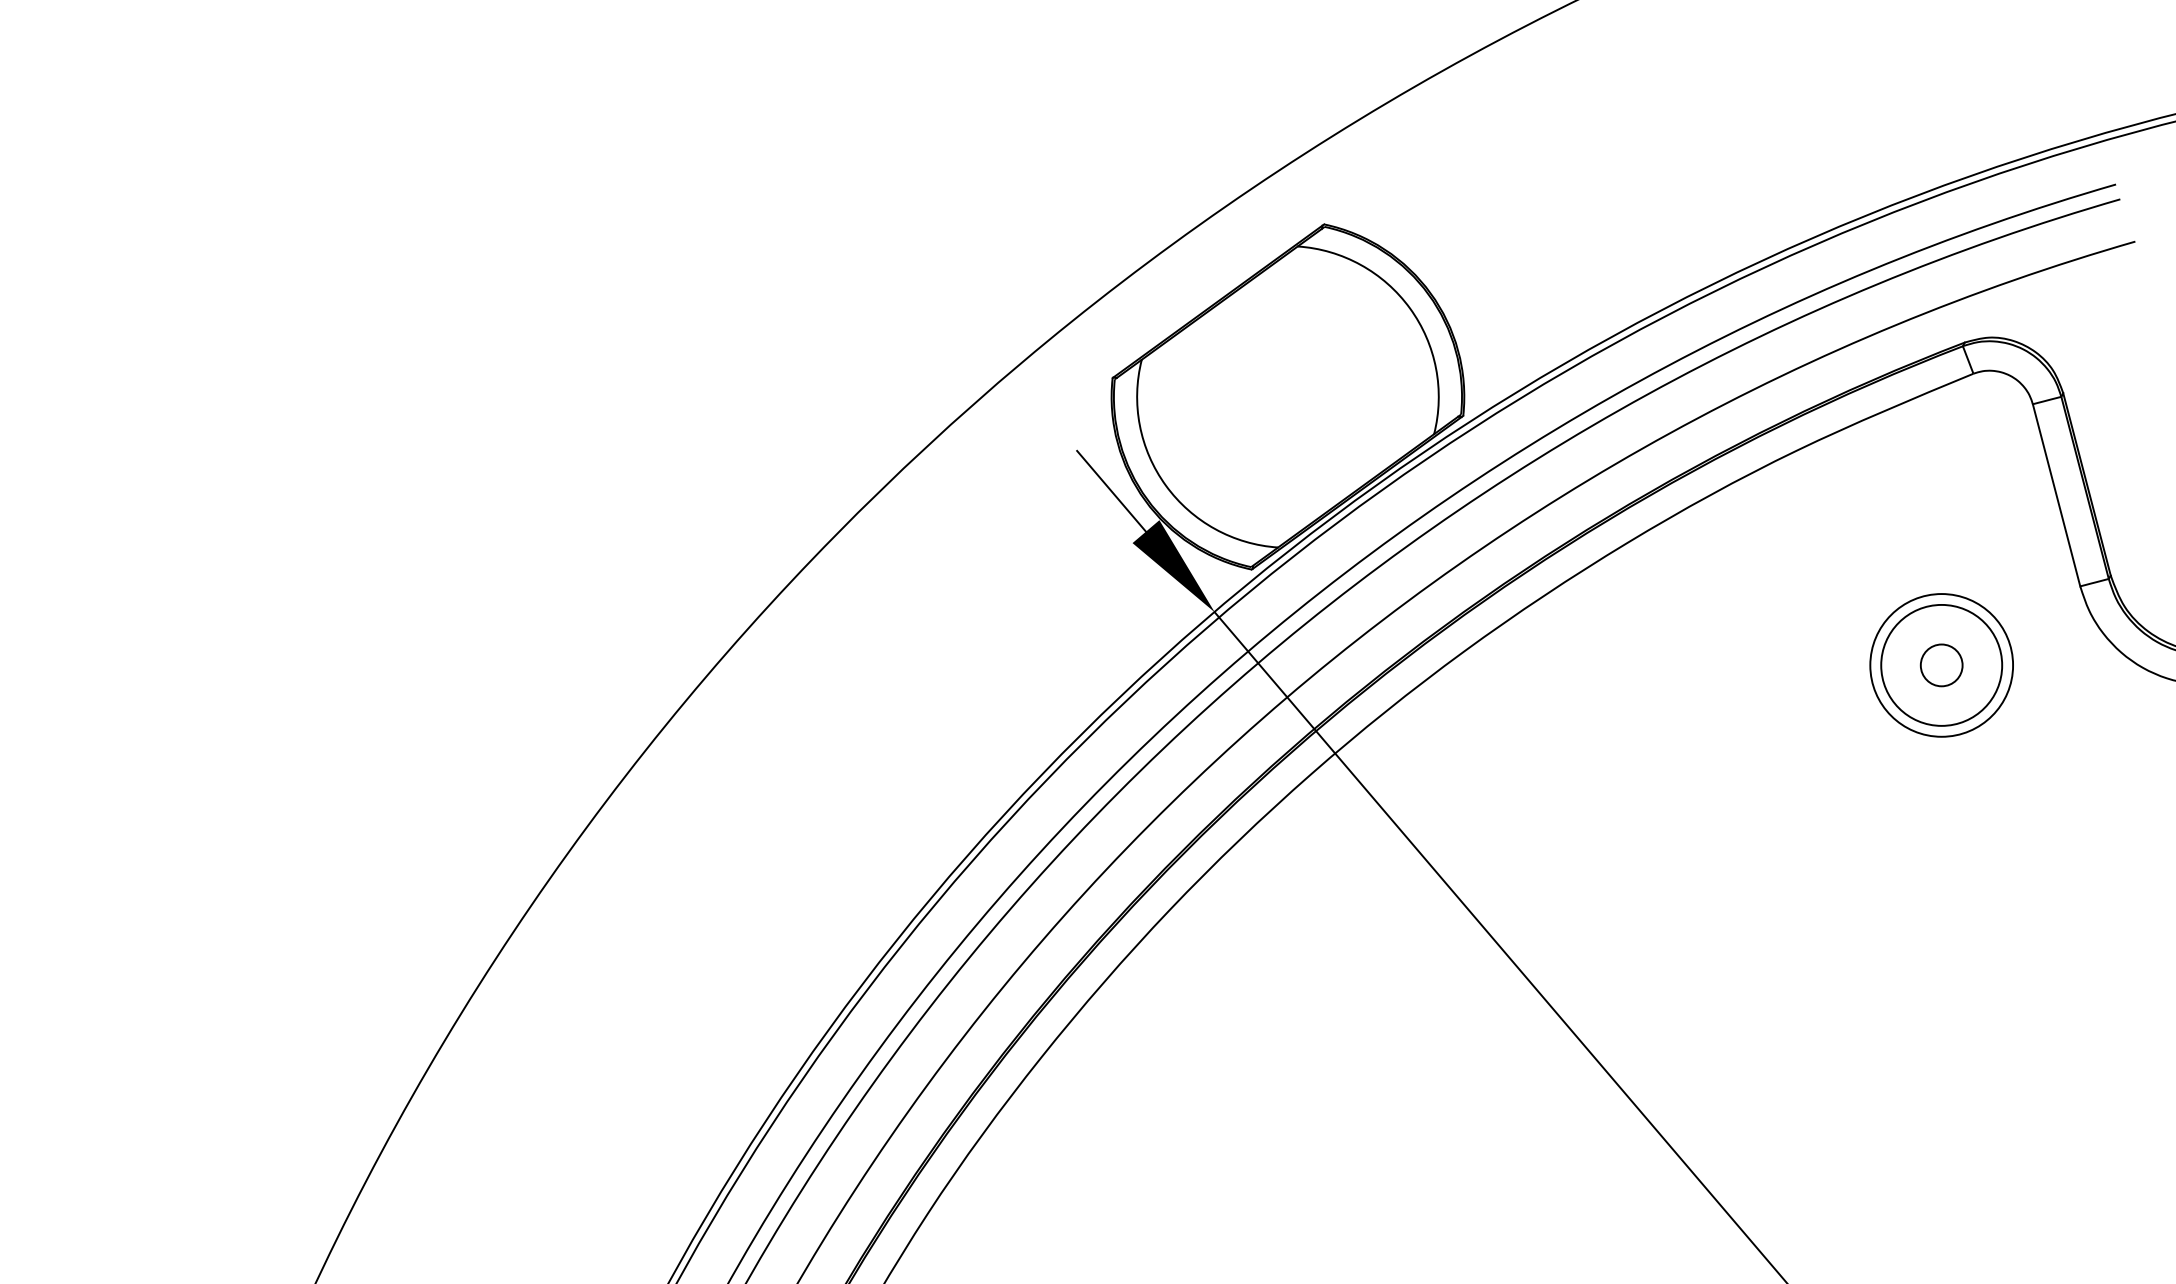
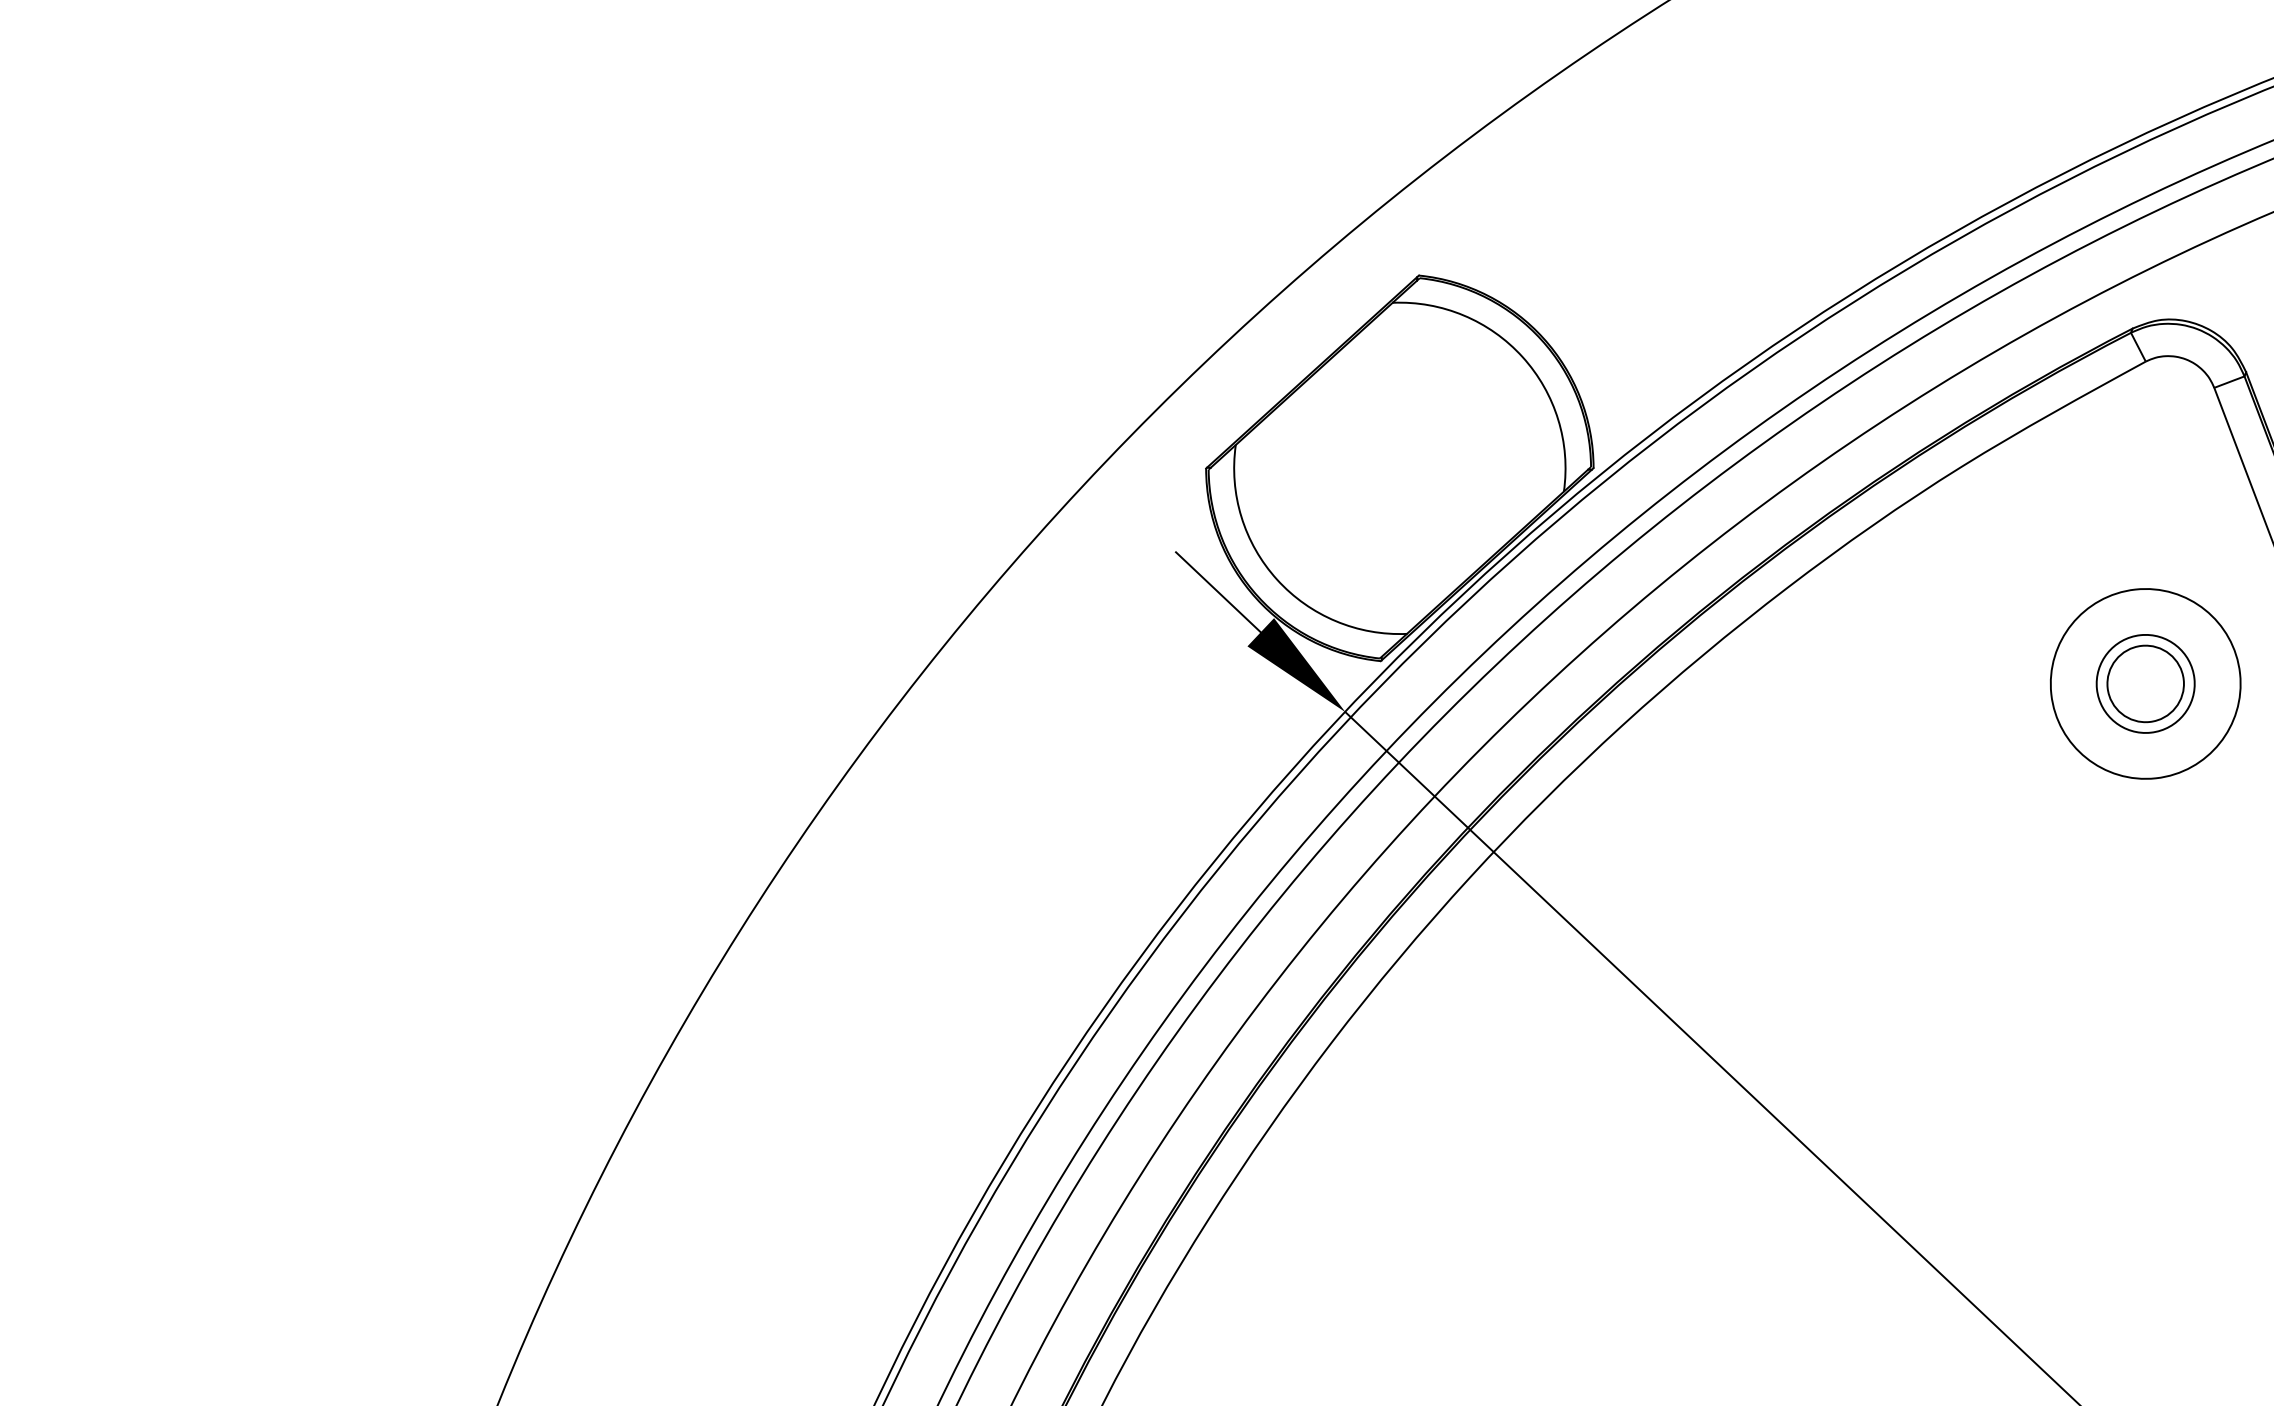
circle: (1941, 665) -> (2145, 684), size x0.62
circle: (1941, 665) -> (2145, 684), size x1.43
circle: (1941, 665) -> (2145, 684), size x1.67

